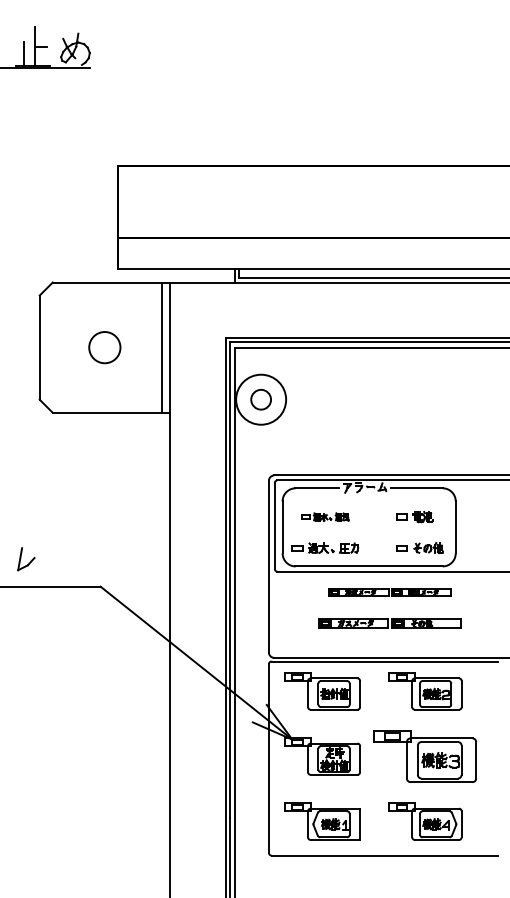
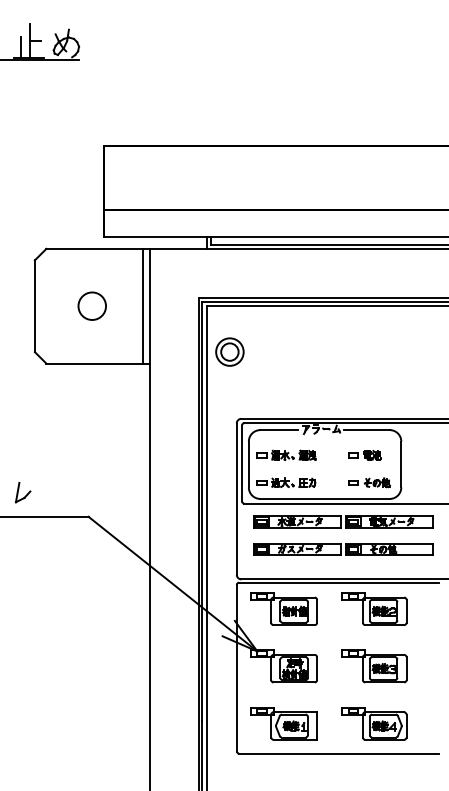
circle: (260, 399) -> (229, 351), size x0.62
part: (325, 516) -> (286, 454), size x1.43
part: (390, 592) -> (343, 521), size x1.67
part: (390, 623) -> (343, 549), size x1.43
part: (425, 756) -> (374, 666), size x0.71

